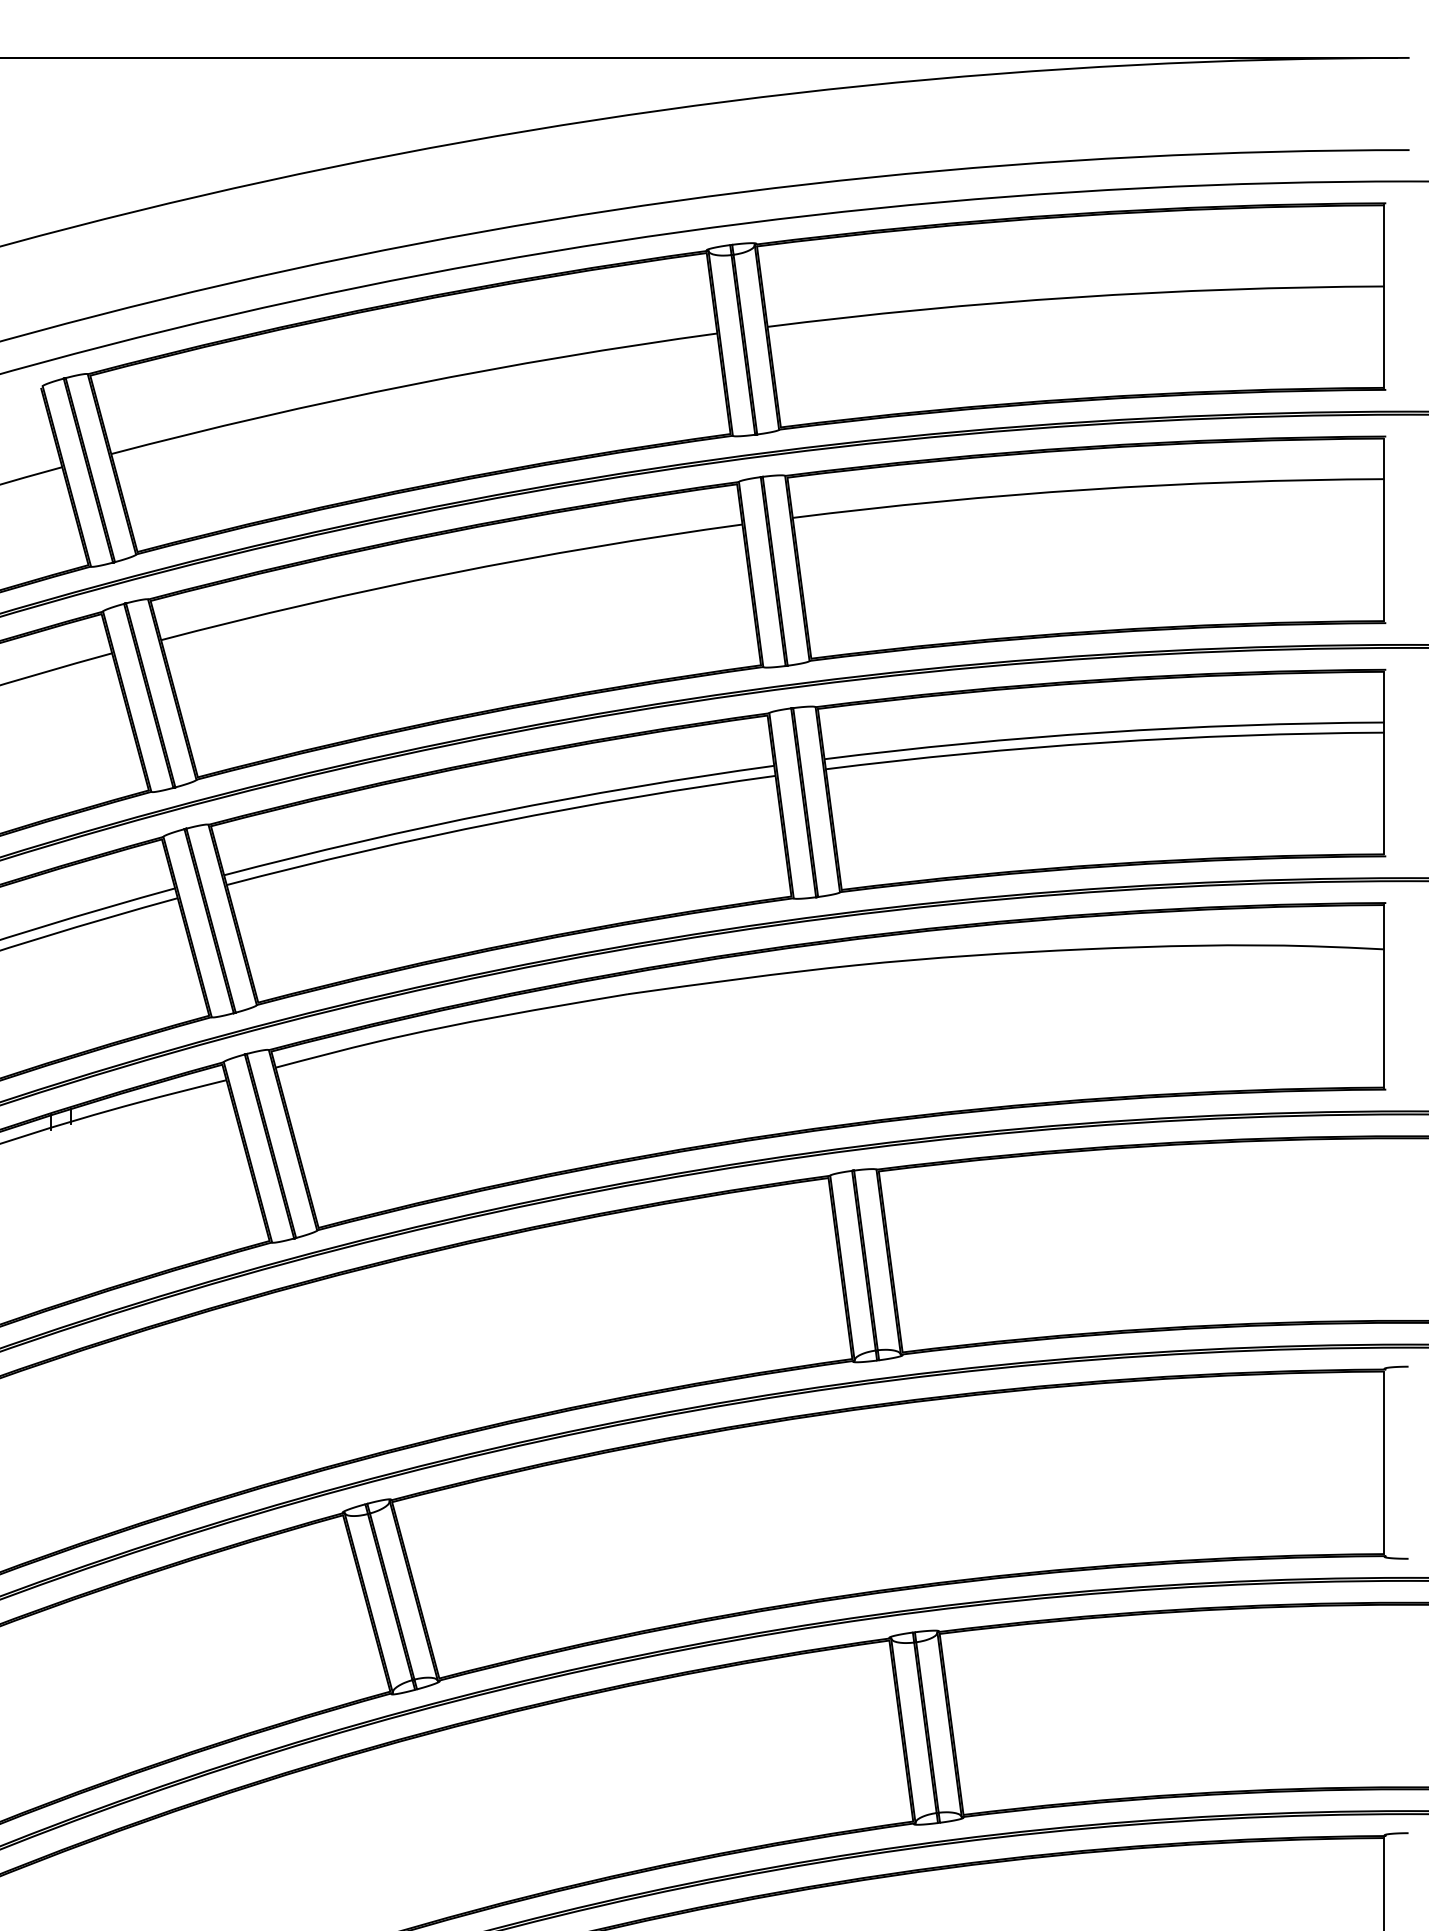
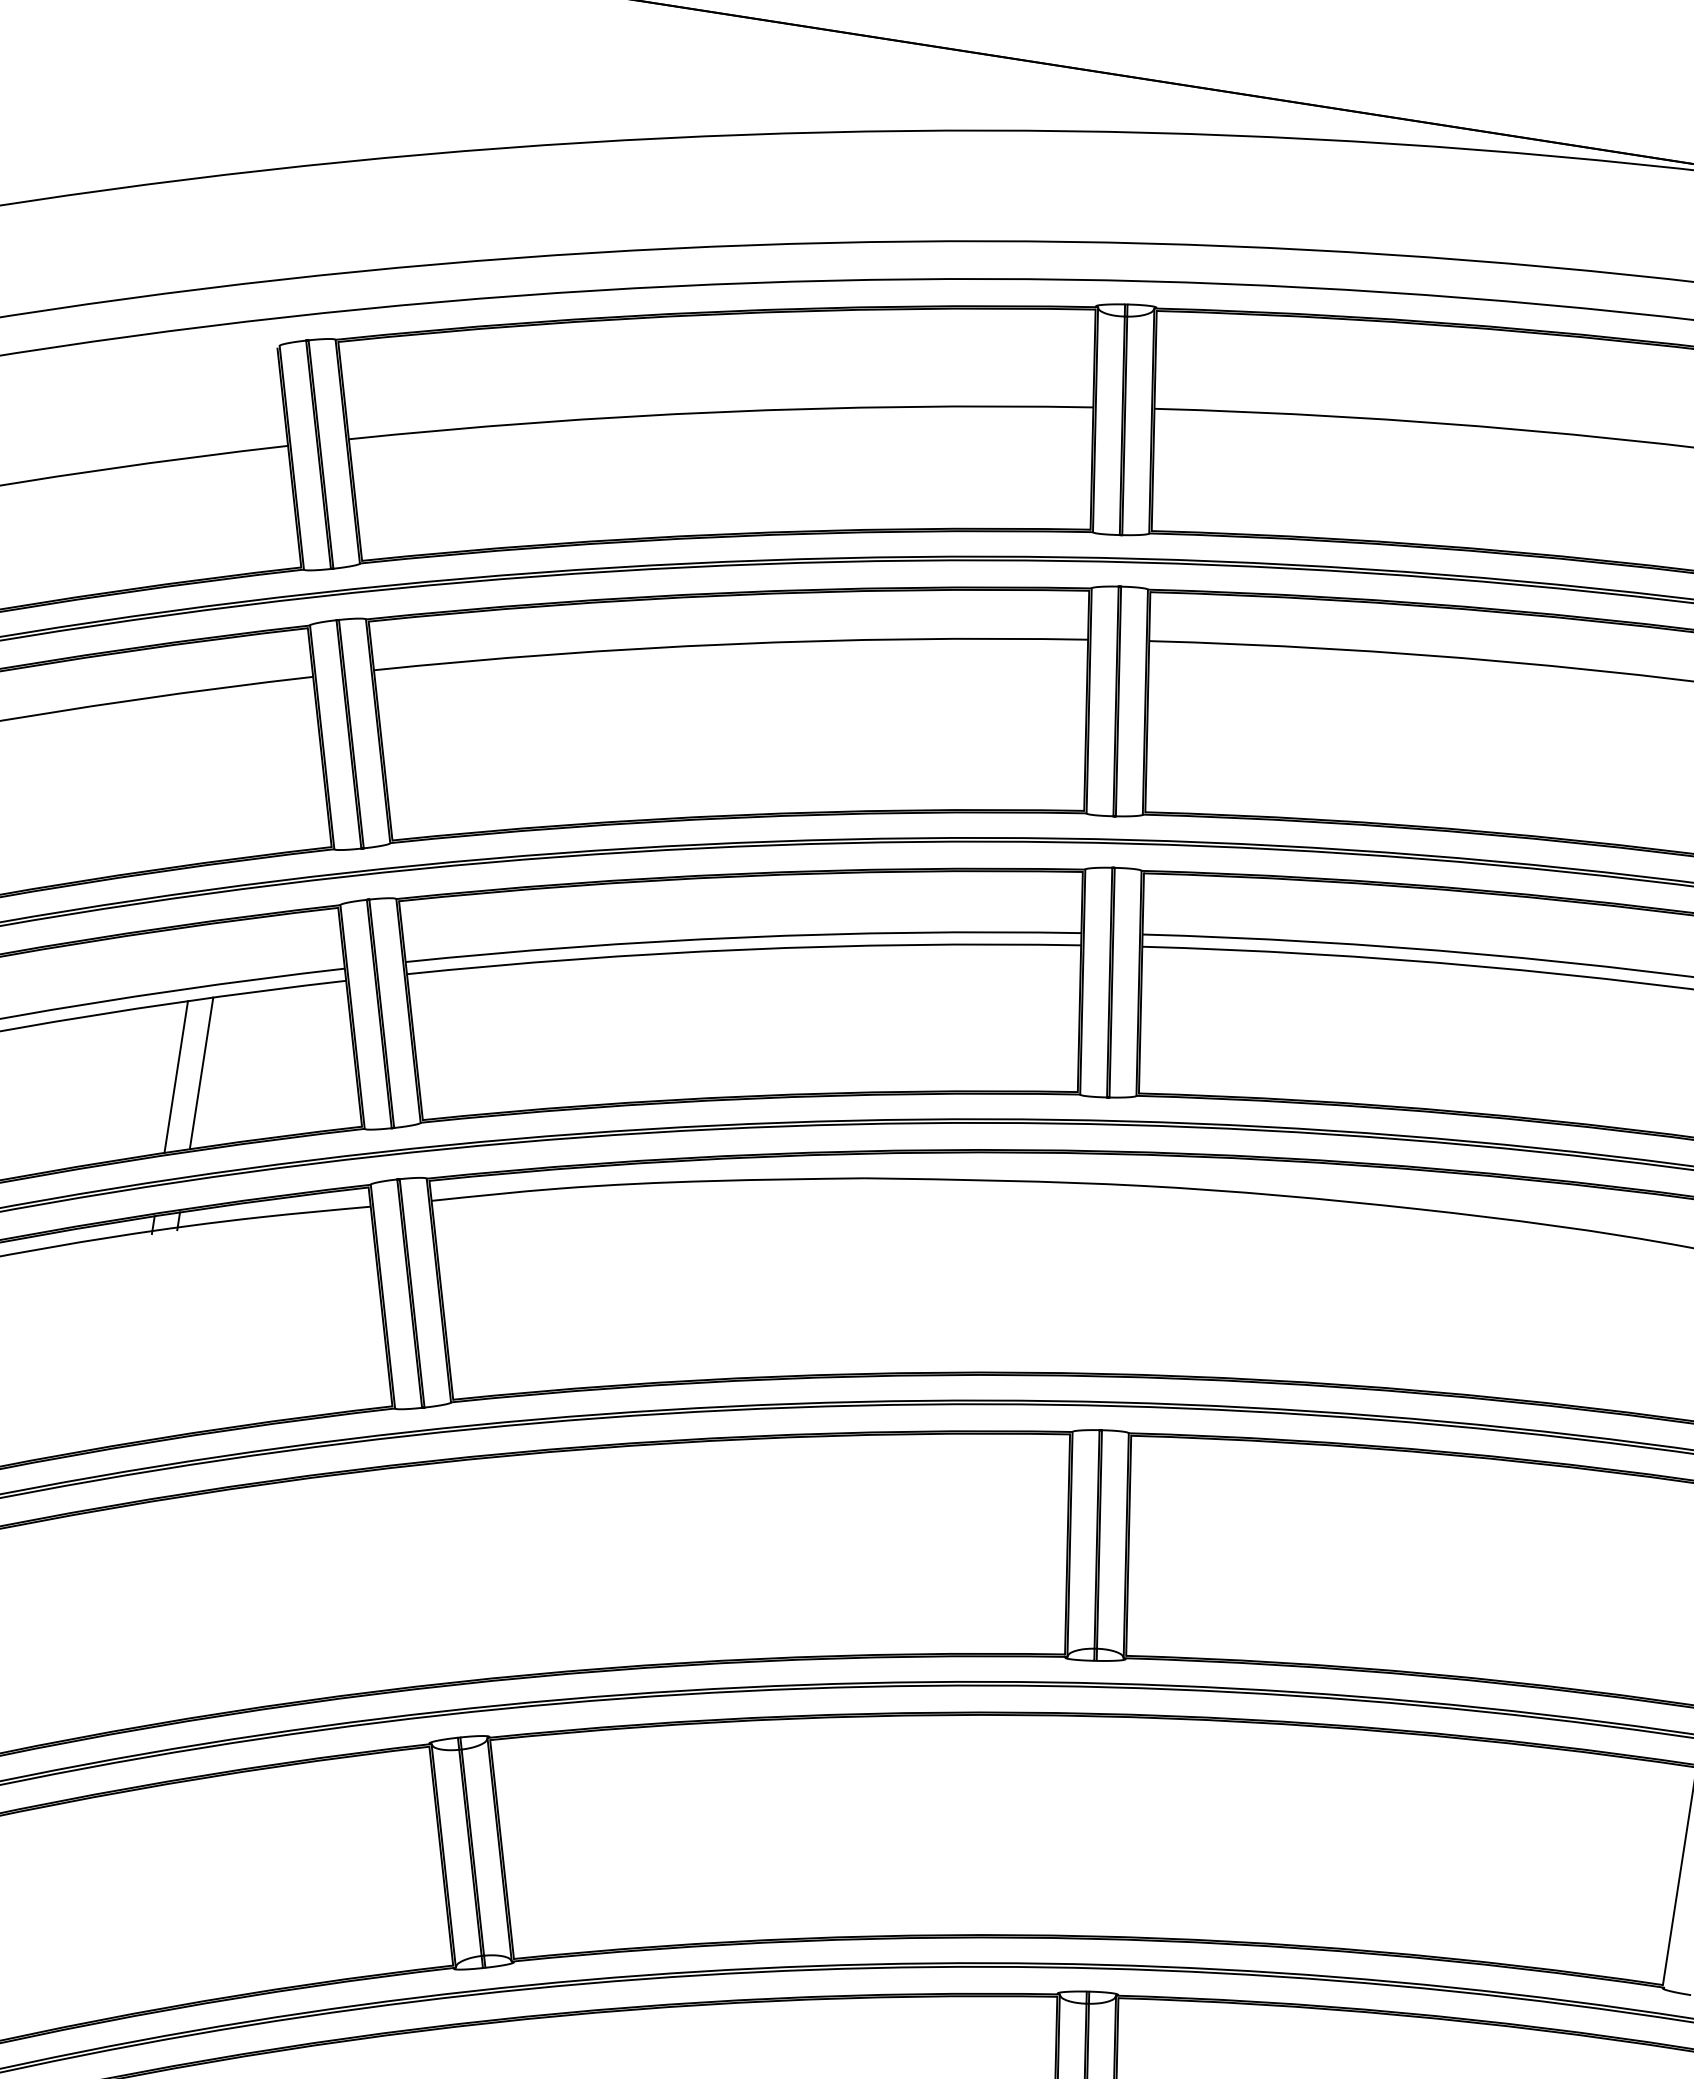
line: (70, 991) -> (201, 1072), added
line: (50, 998) -> (176, 1076), added

